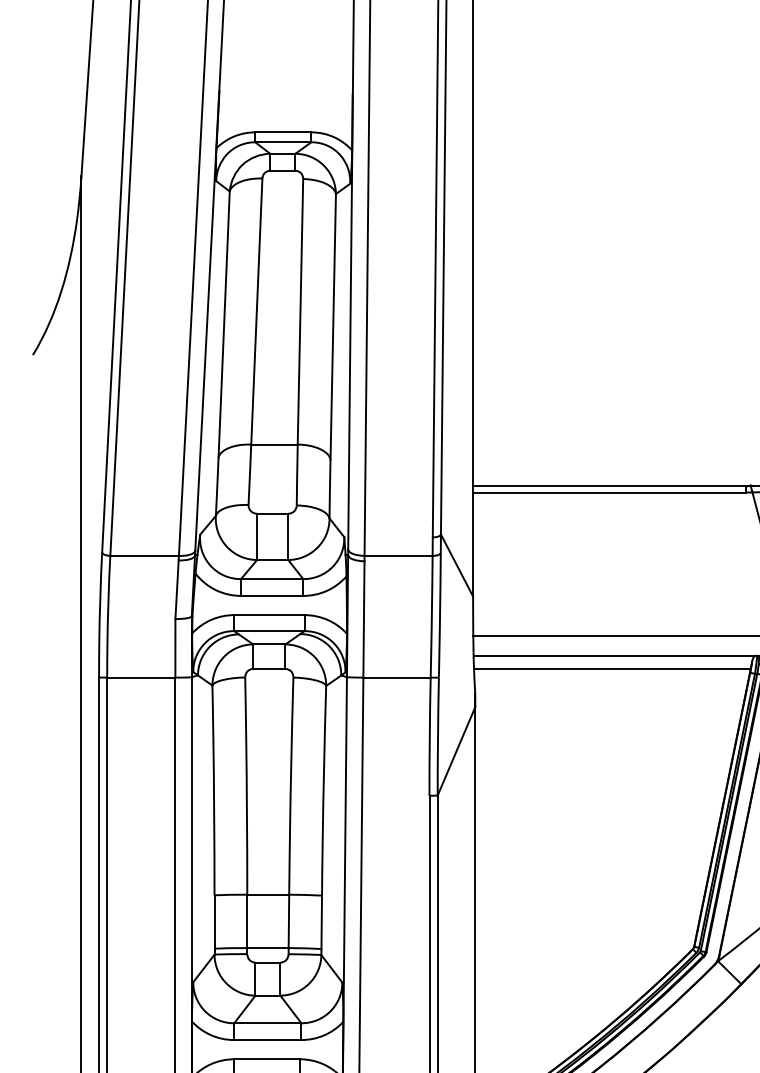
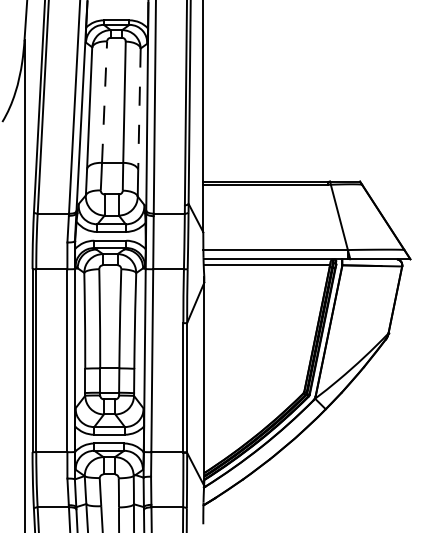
line: (256, 312) -> (104, 102), solid -> dashed
line: (333, 327) -> (139, 109), solid -> dashed

